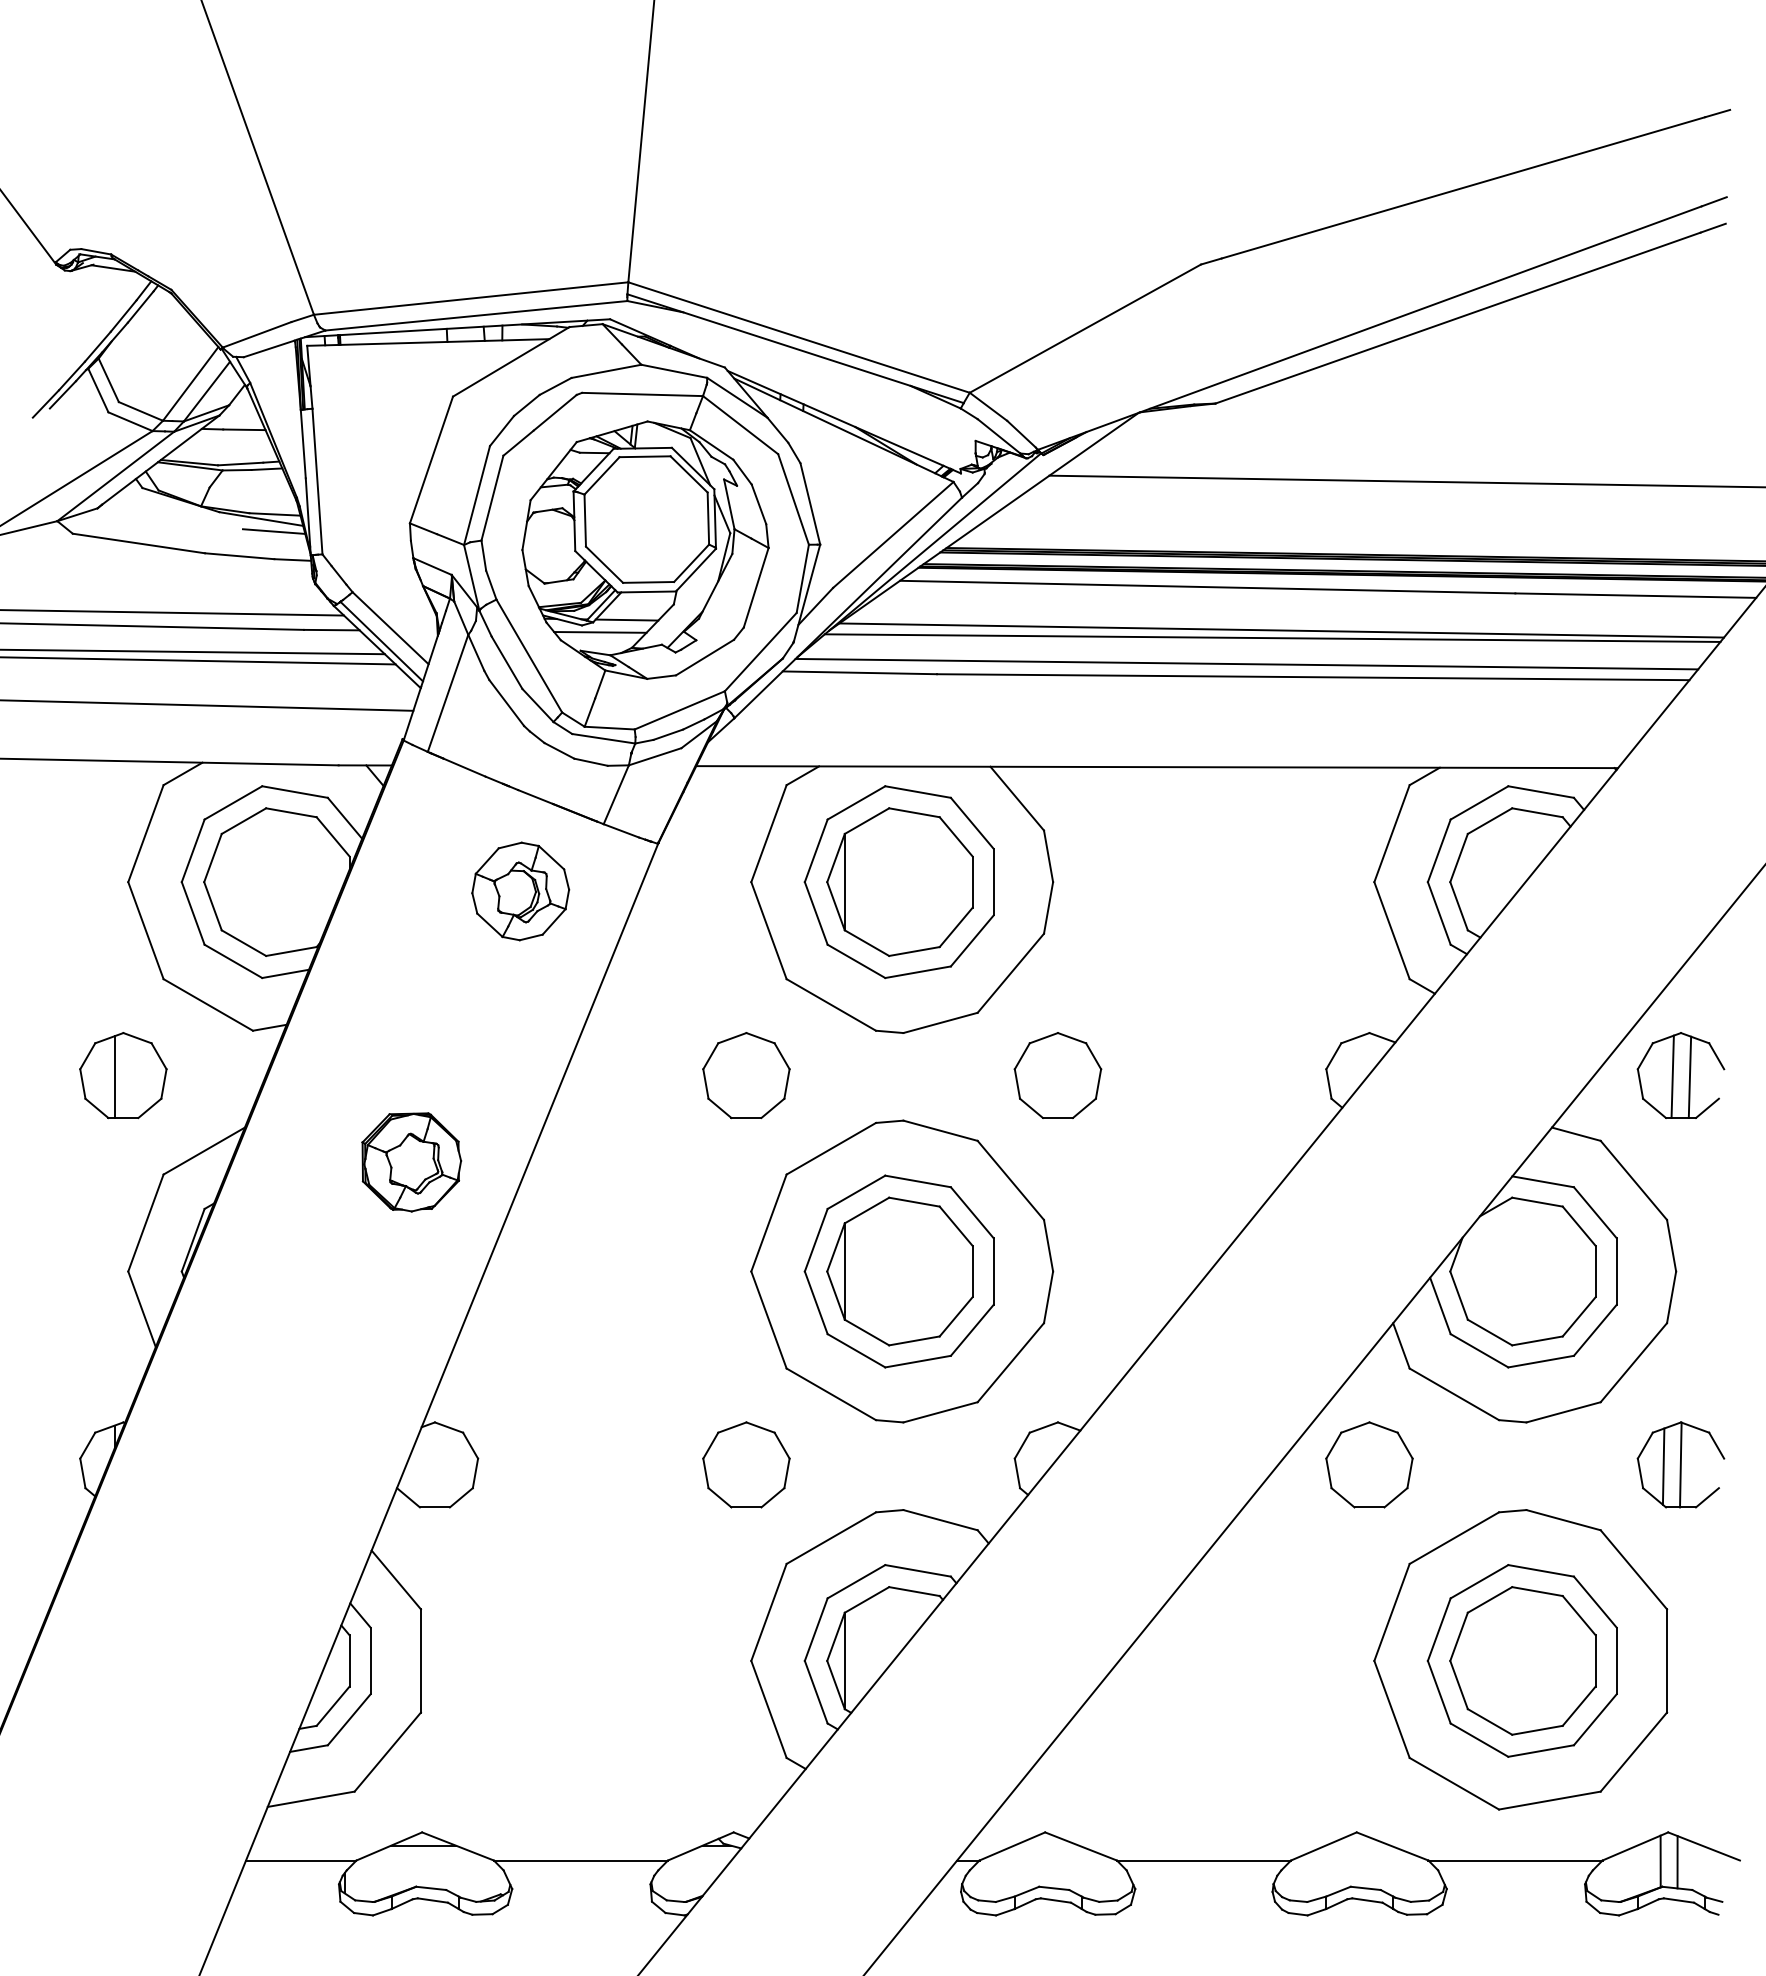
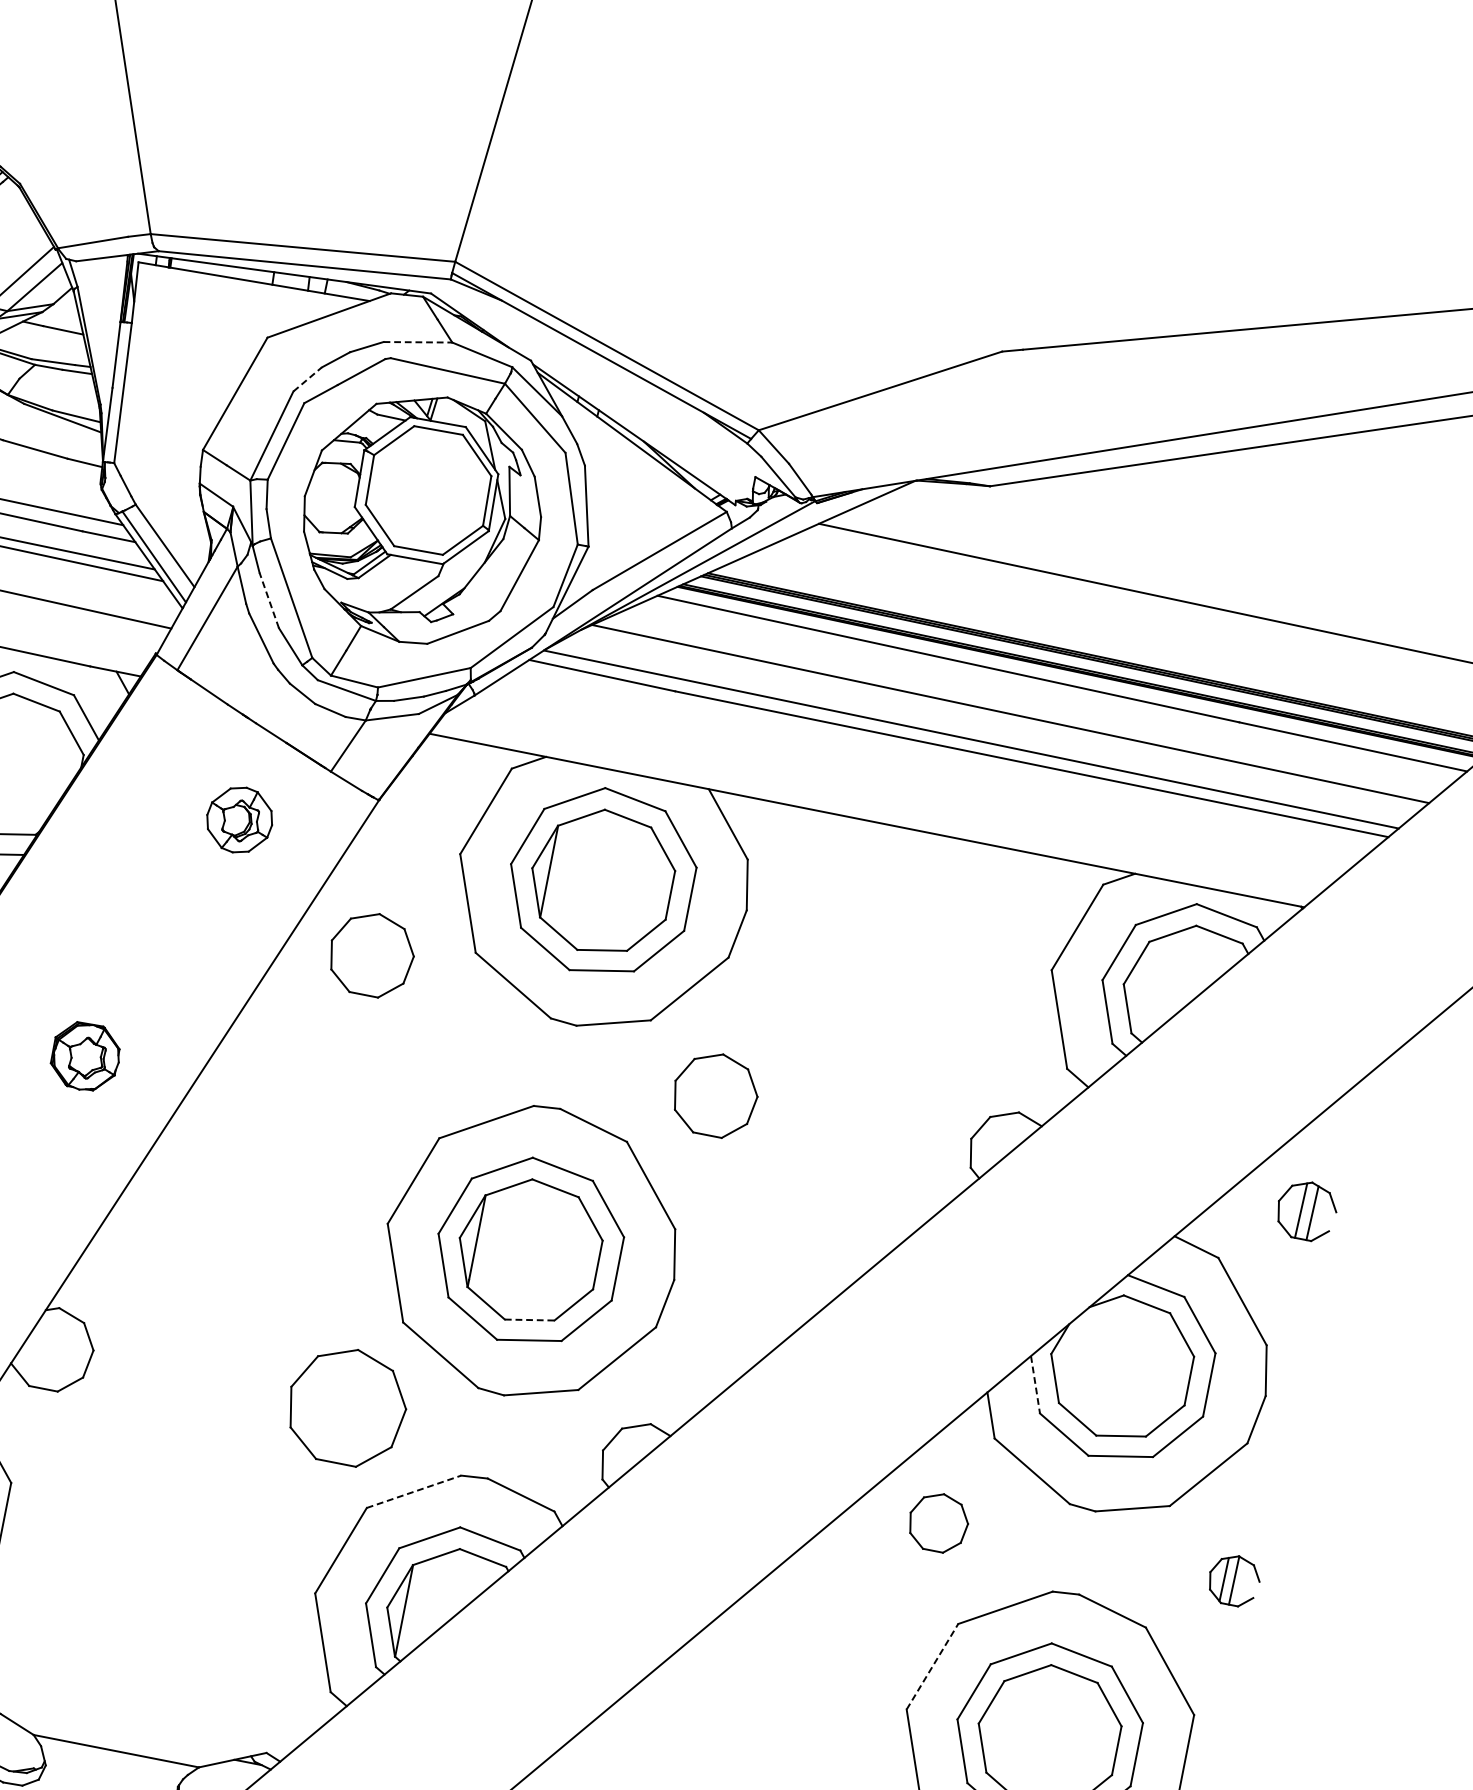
line: (606, 371) -> (417, 342), solid -> dashed
line: (502, 430) -> (308, 379), solid -> dashed
line: (273, 531) -> (71, 432), removed
line: (626, 619) -> (390, 581), removed
line: (600, 632) -> (363, 589), removed
line: (1272, 637) -> (1000, 718), removed
line: (506, 662) -> (268, 600), solid -> dashed
part: (520, 891) -> (239, 820), size x0.7
part: (746, 1075) -> (371, 954), moved
part: (1680, 1075) -> (1306, 1210), size x0.7
part: (411, 1162) -> (85, 1057), size x0.7
line: (1440, 1306) -> (1035, 1385), solid -> dashed
line: (914, 1340) -> (529, 1319), solid -> dashed
part: (746, 1464) -> (347, 1406), size x1.4
part: (1369, 1464) -> (938, 1522), size x0.7
part: (1680, 1464) -> (1233, 1580), size x0.6
line: (831, 1538) -> (414, 1492), solid -> dashed
line: (1392, 1612) -> (932, 1666), solid -> dashed

